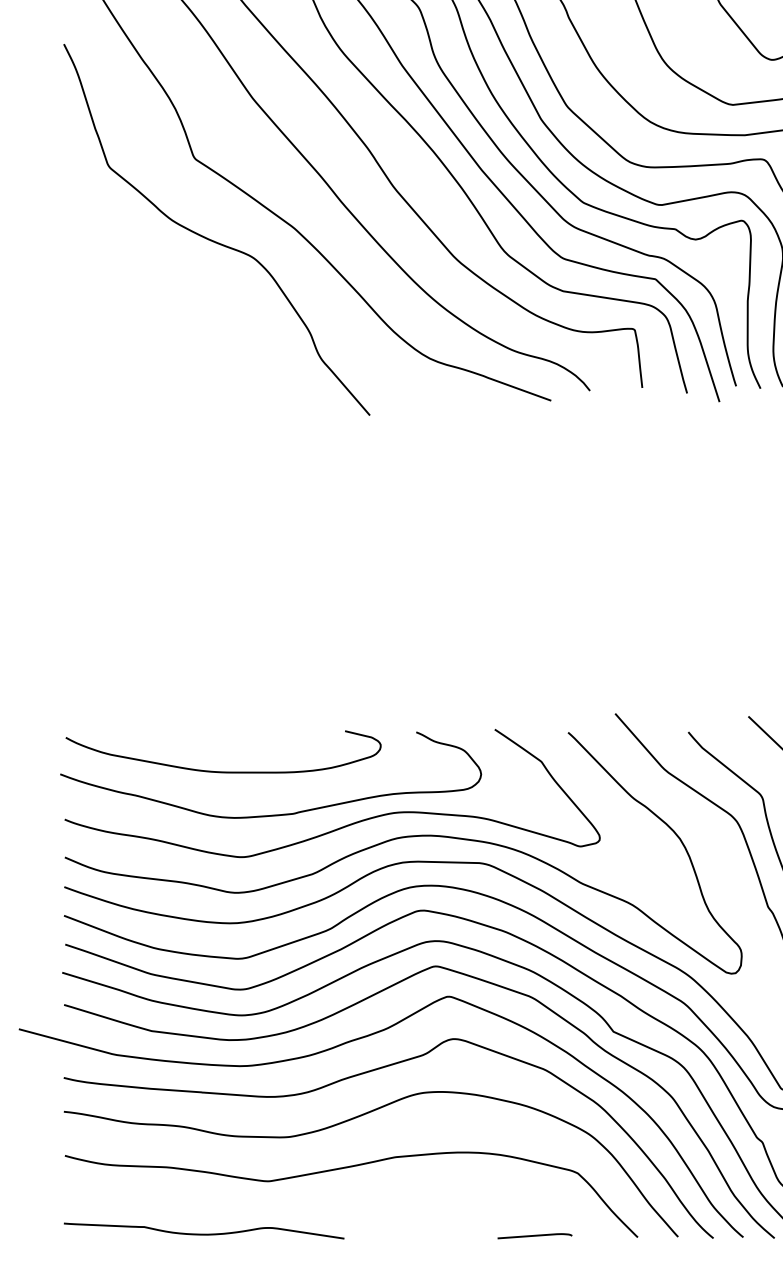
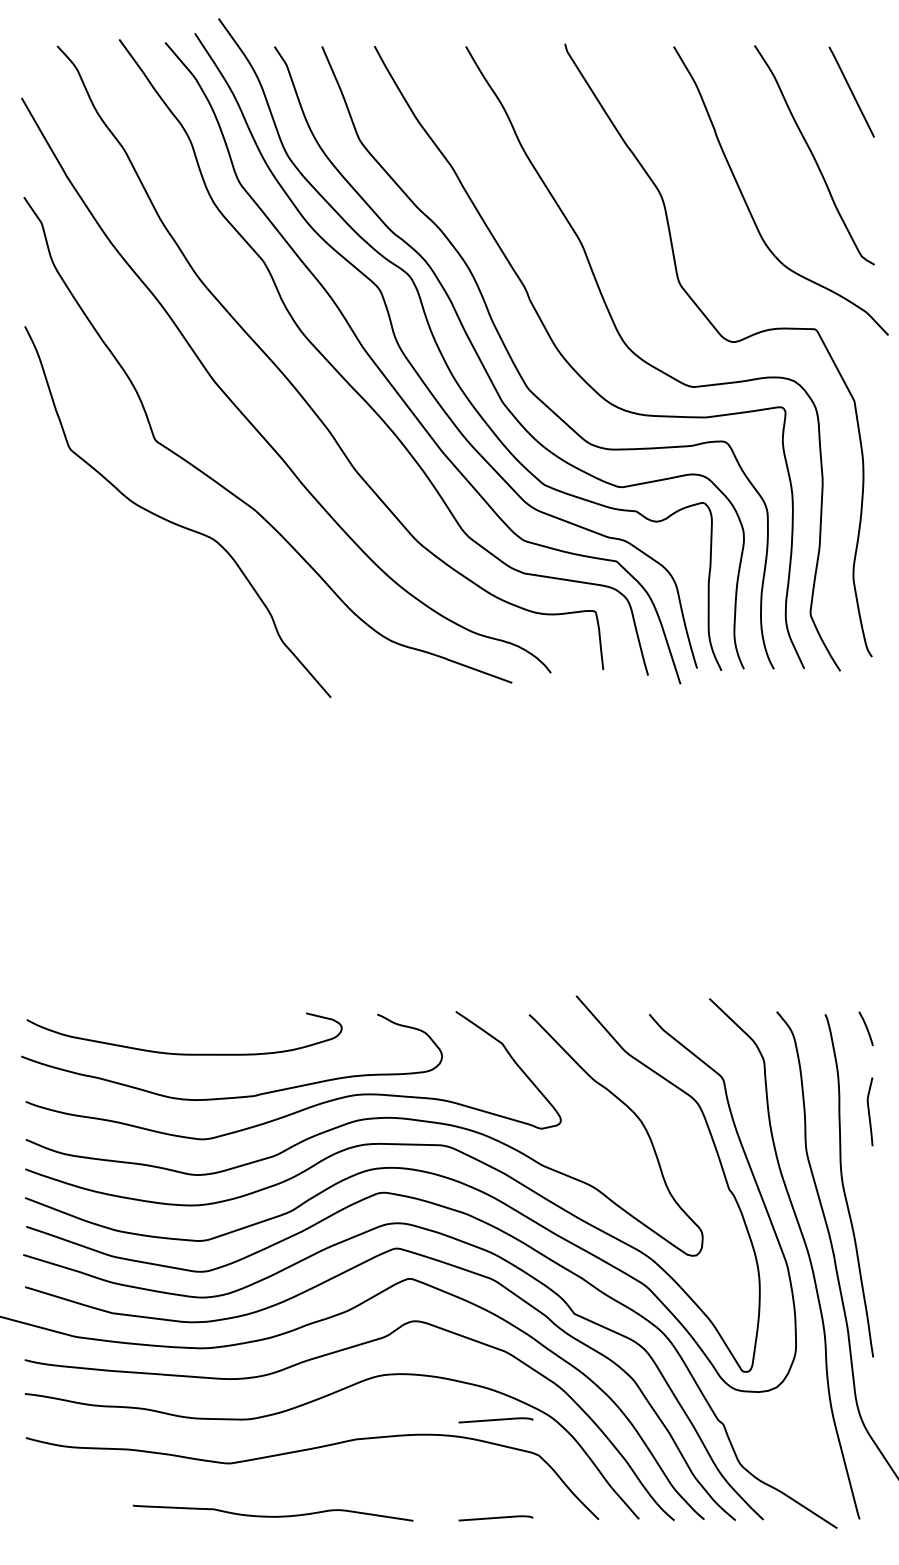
curve: (534, 1138) -> (495, 1420), added
curve: (203, 1233) -> (272, 1515), moved

